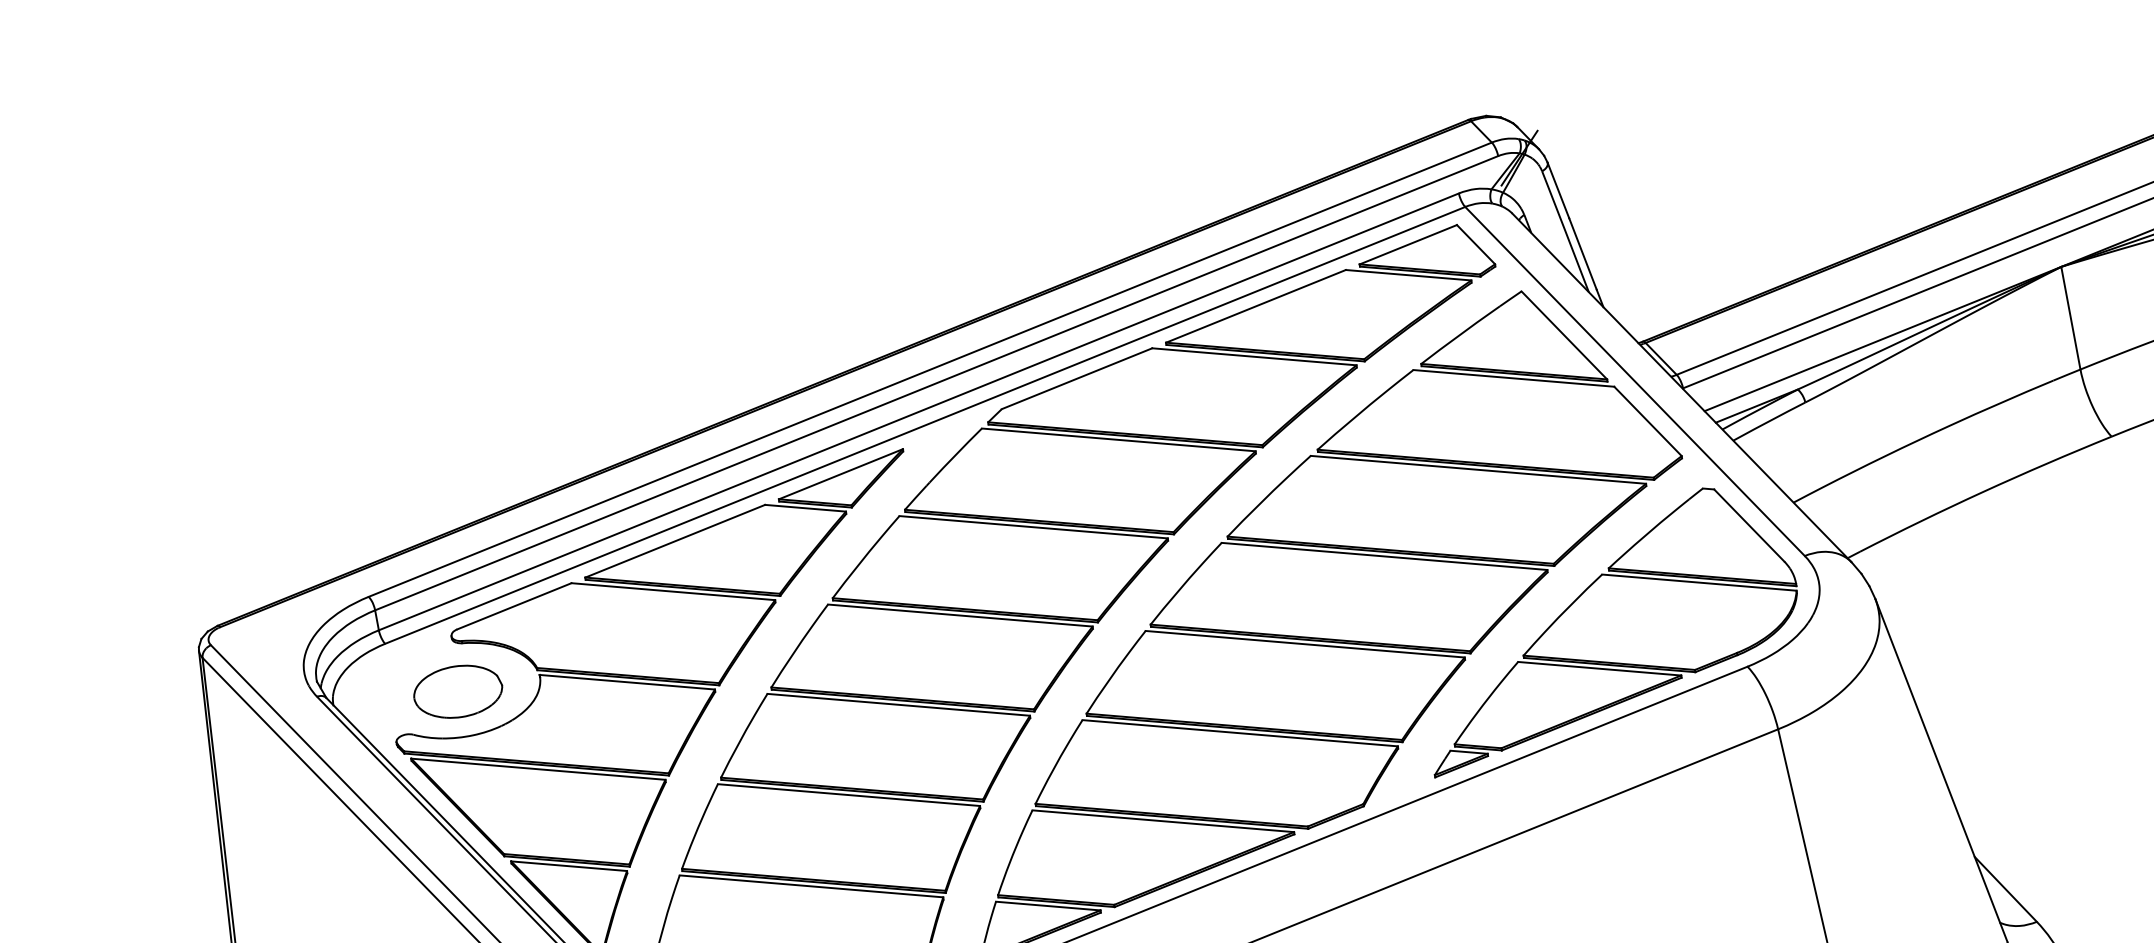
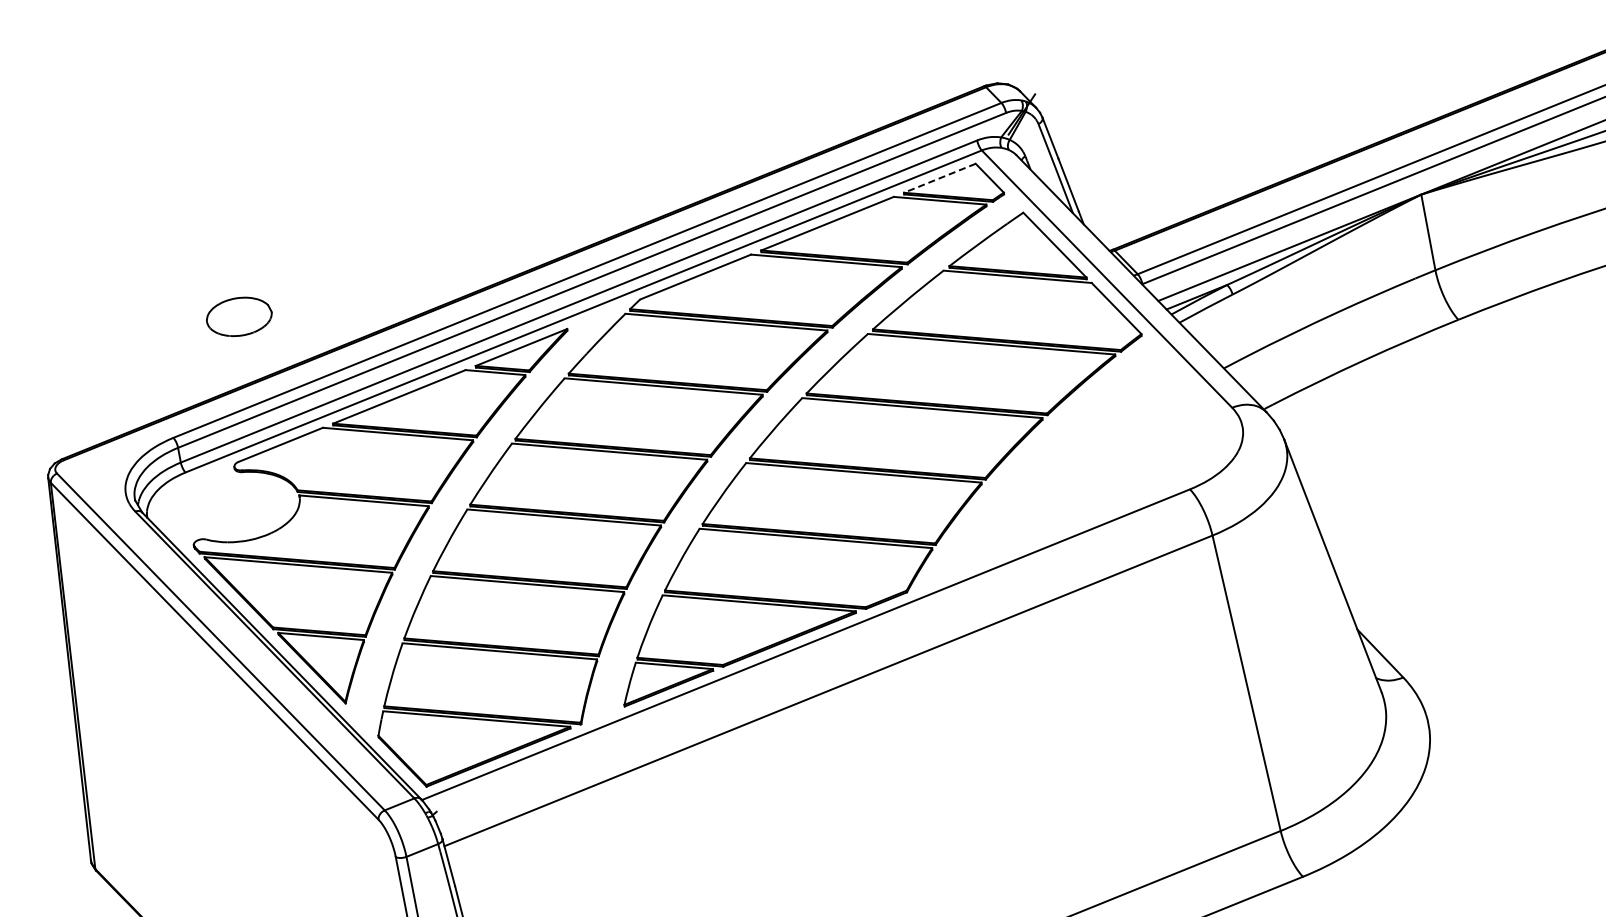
line: (1407, 245) -> (939, 178), solid -> dashed
part: (1615, 632) -> (1092, 464), removed
part: (458, 691) -> (239, 316), moved

